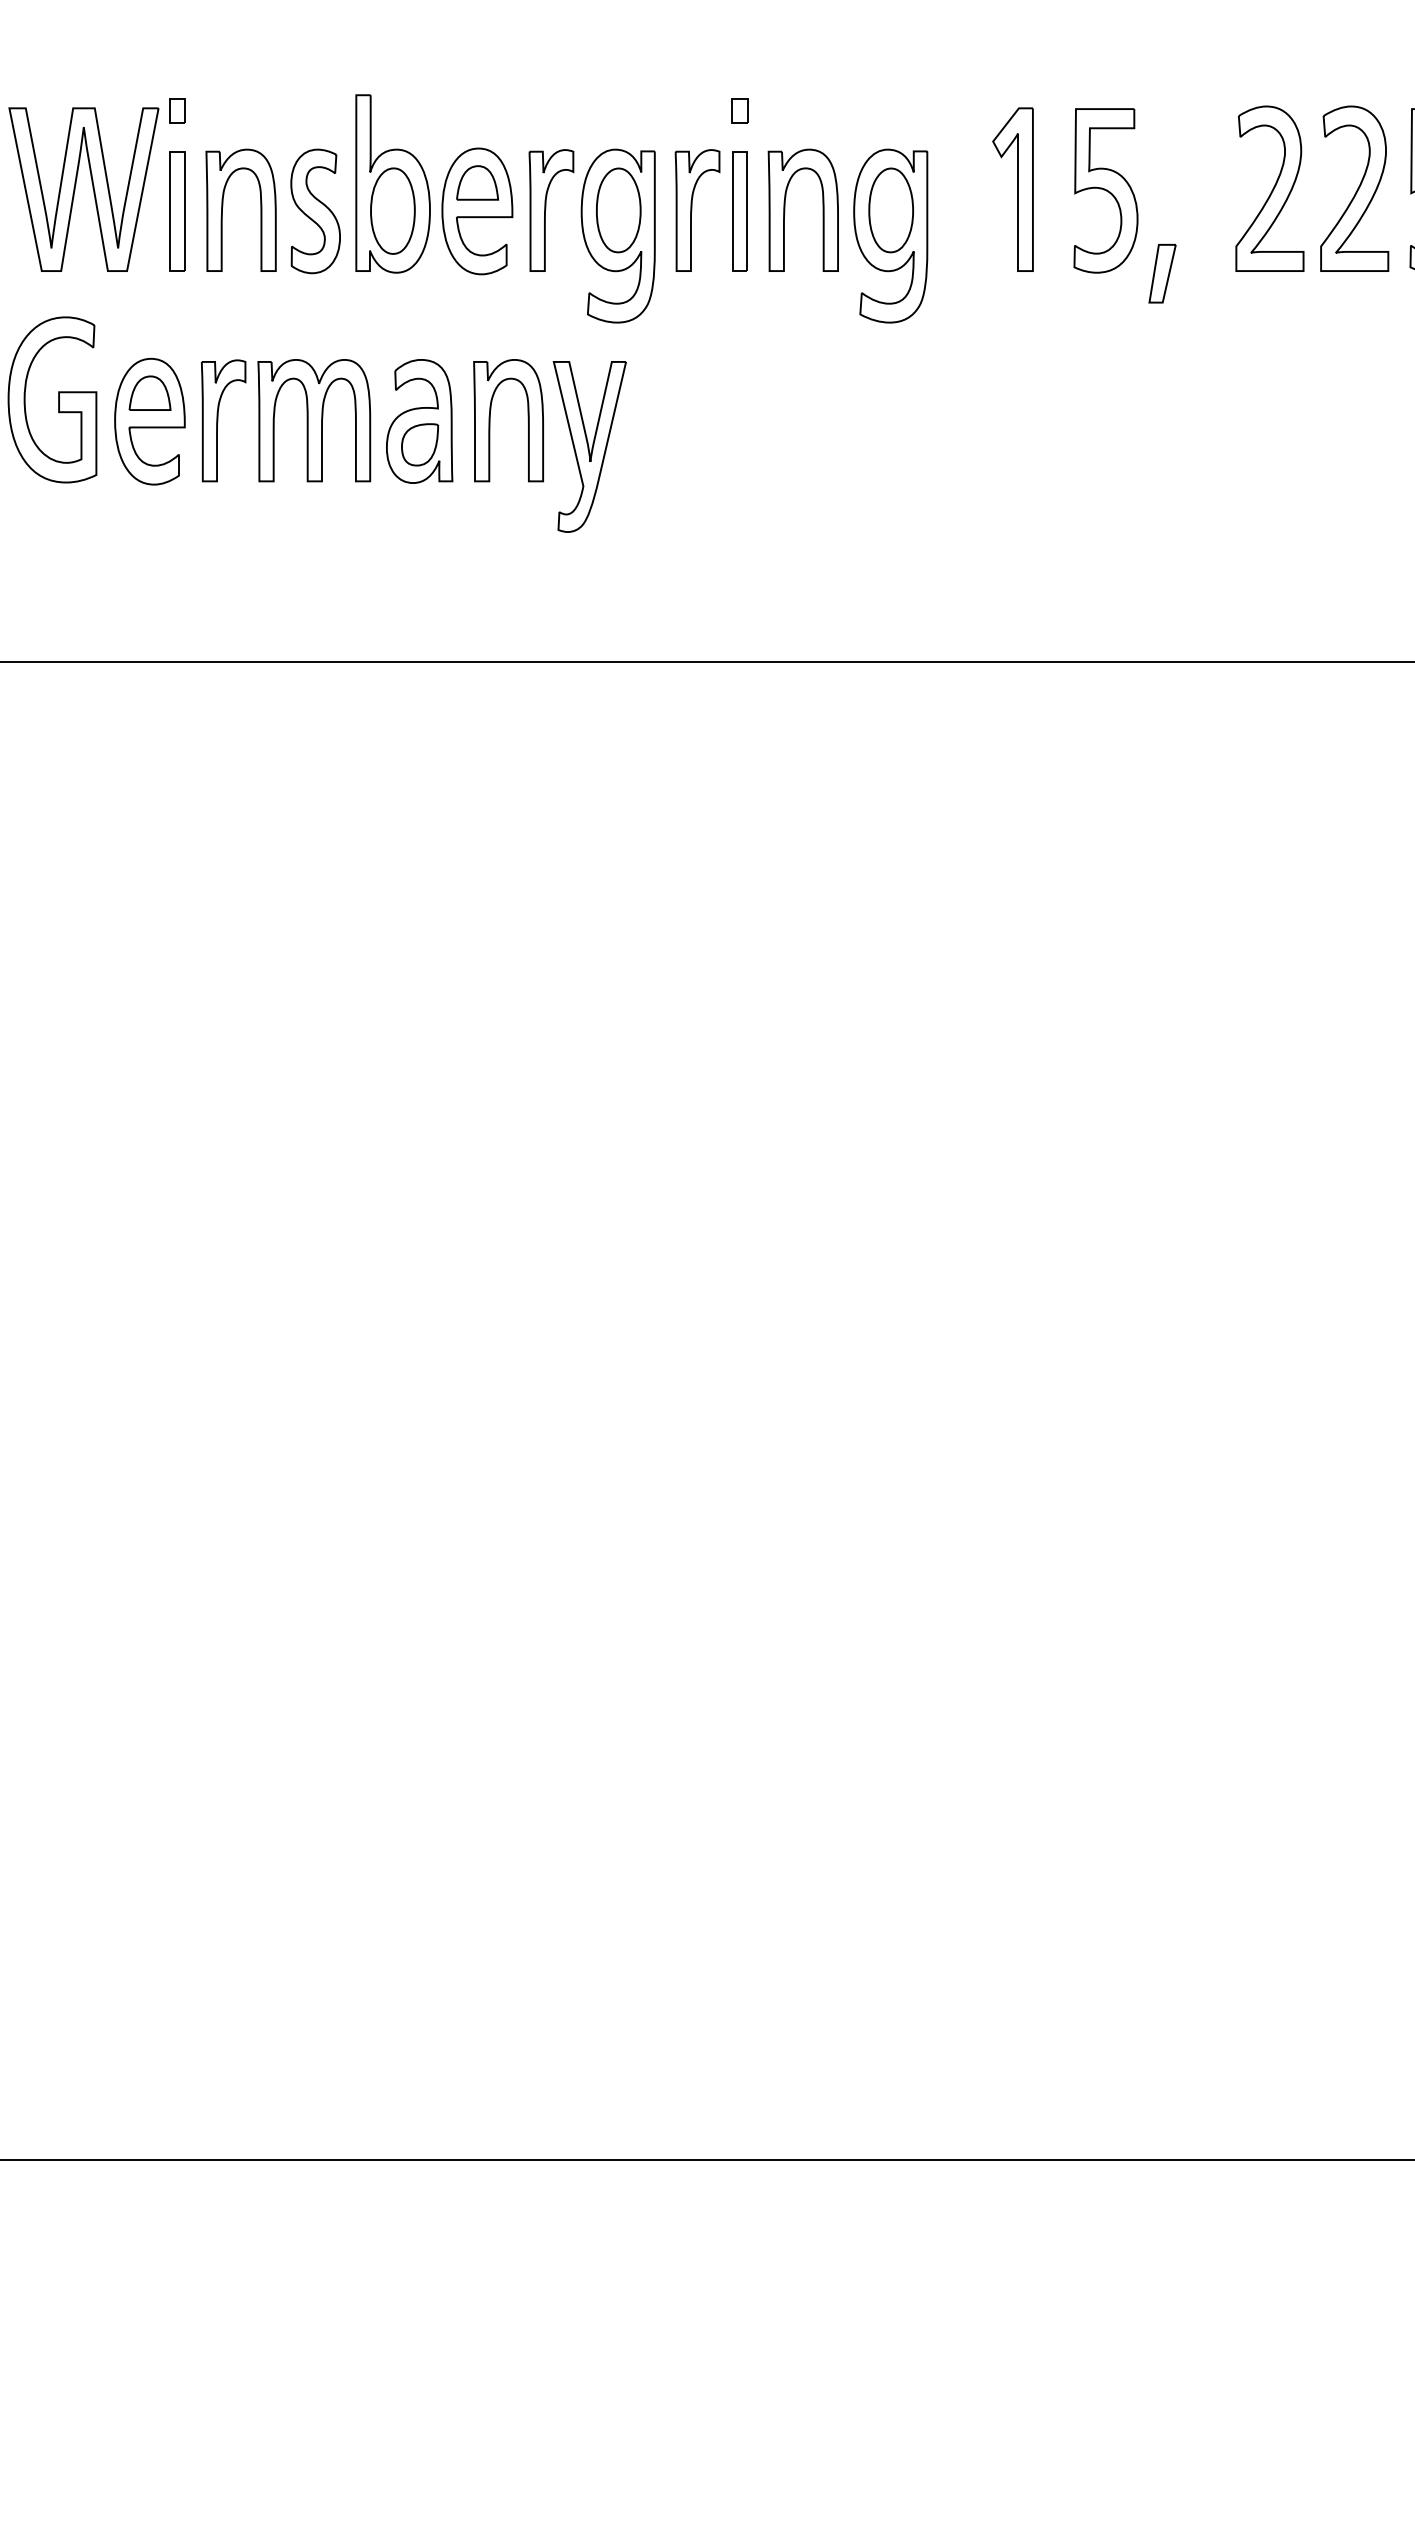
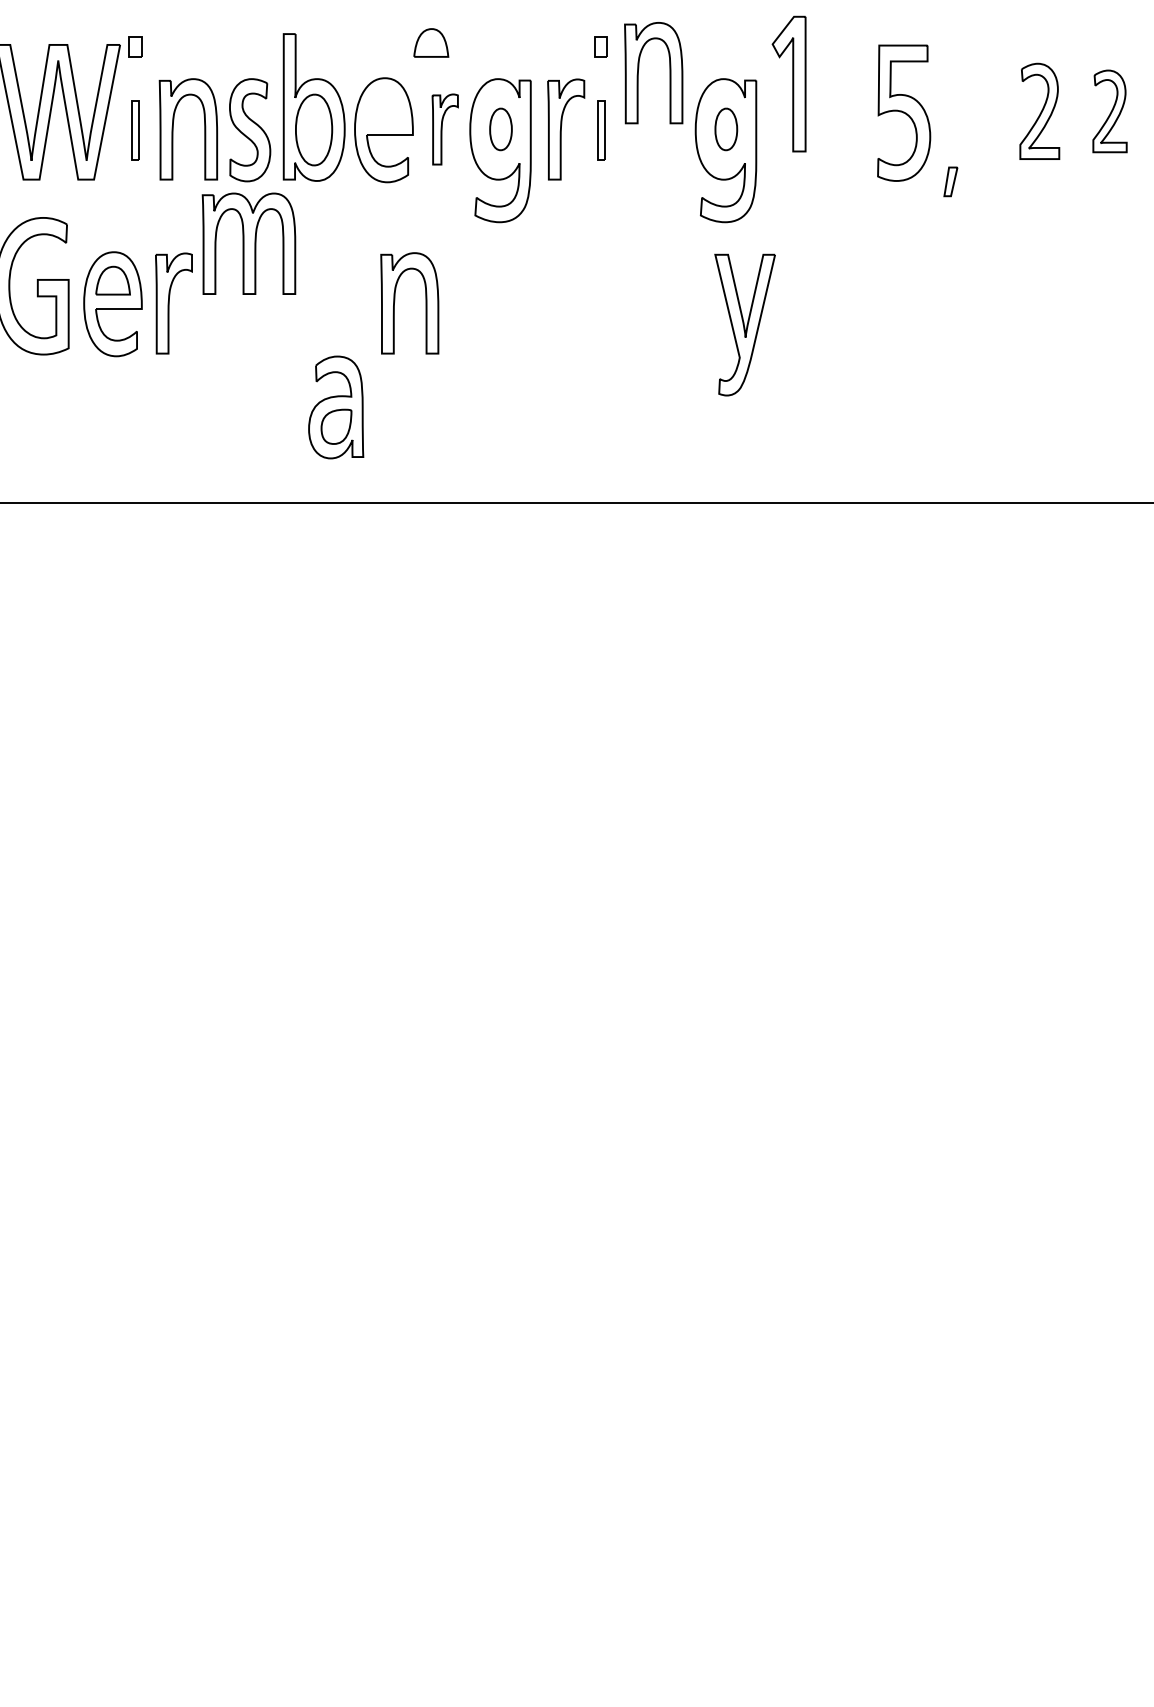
part: (477, 182) -> (431, 42), moved
part: (1269, 188) -> (1039, 111), size x0.7
part: (1354, 188) -> (1109, 111), size x0.6
part: (1012, 189) -> (788, 83), moved
part: (785, 209) -> (638, 72), moved
part: (551, 210) -> (445, 129), size x0.7
part: (618, 210) -> (500, 129), size x0.6
part: (890, 210) -> (725, 129), size x0.6
part: (177, 211) -> (135, 130), size x0.6
part: (739, 211) -> (600, 130), size x0.6
part: (1162, 273) -> (950, 181), size x0.6
part: (314, 420) -> (249, 243), moved
part: (419, 421) -> (336, 407), moved
part: (589, 446) -> (744, 324), moved

